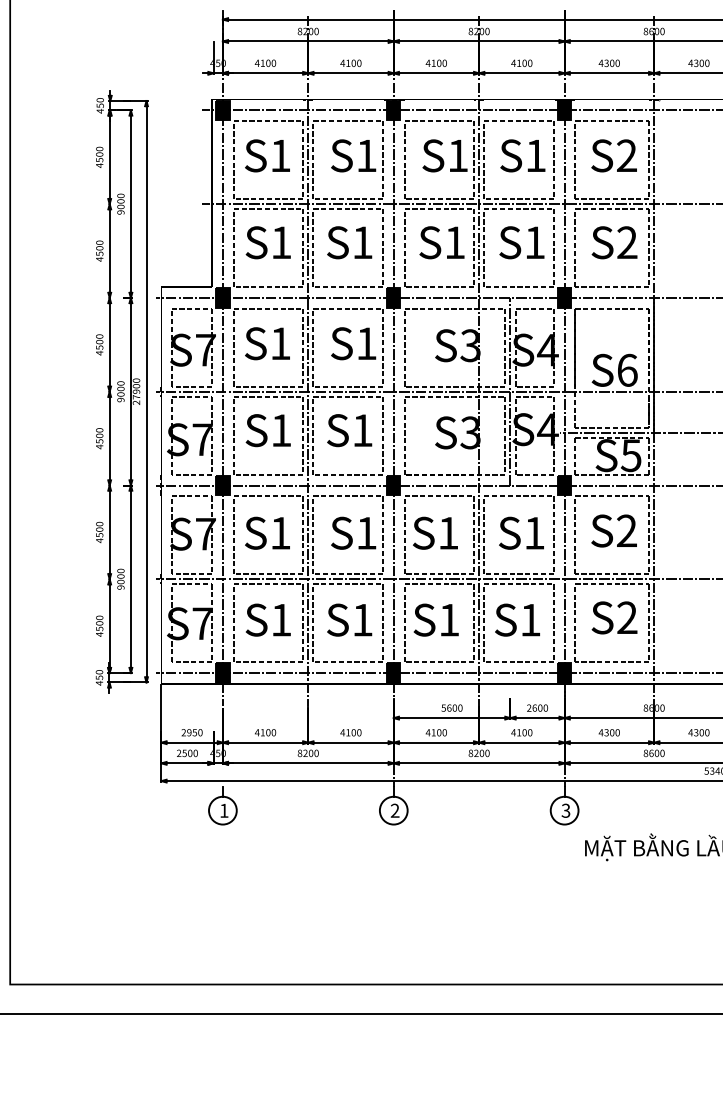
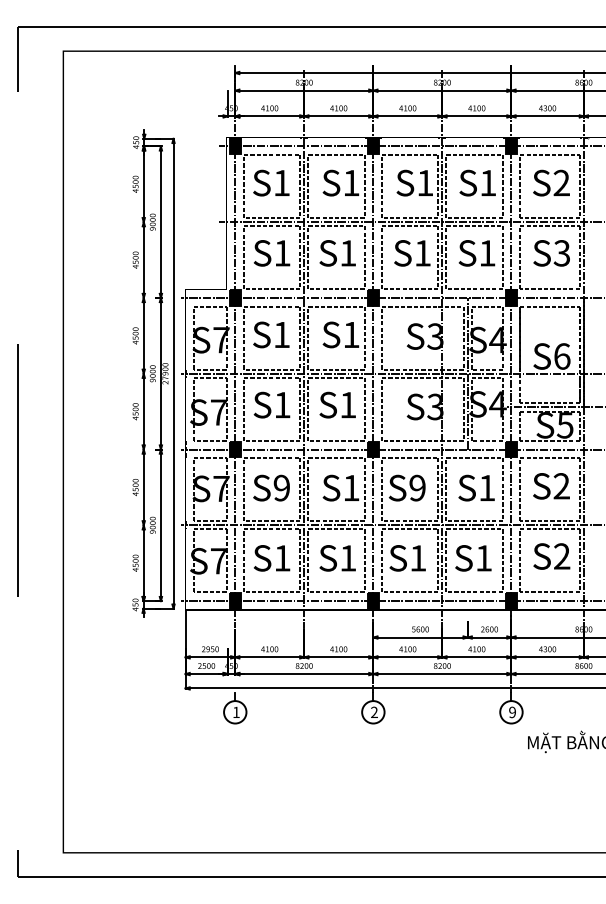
text: (626, 242) -> (561, 253), S2 -> S3
text: (280, 532) -> (281, 487), S1 -> S9
text: (448, 532) -> (417, 487), S1 -> S9
text: (565, 810) -> (512, 712), 3 -> 9

